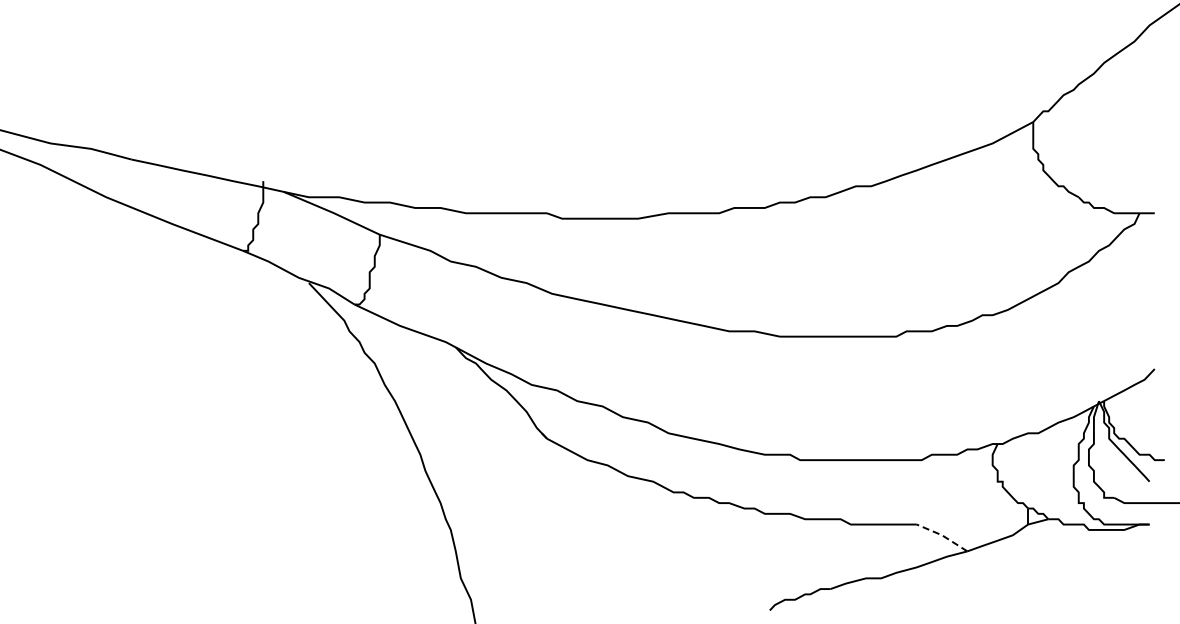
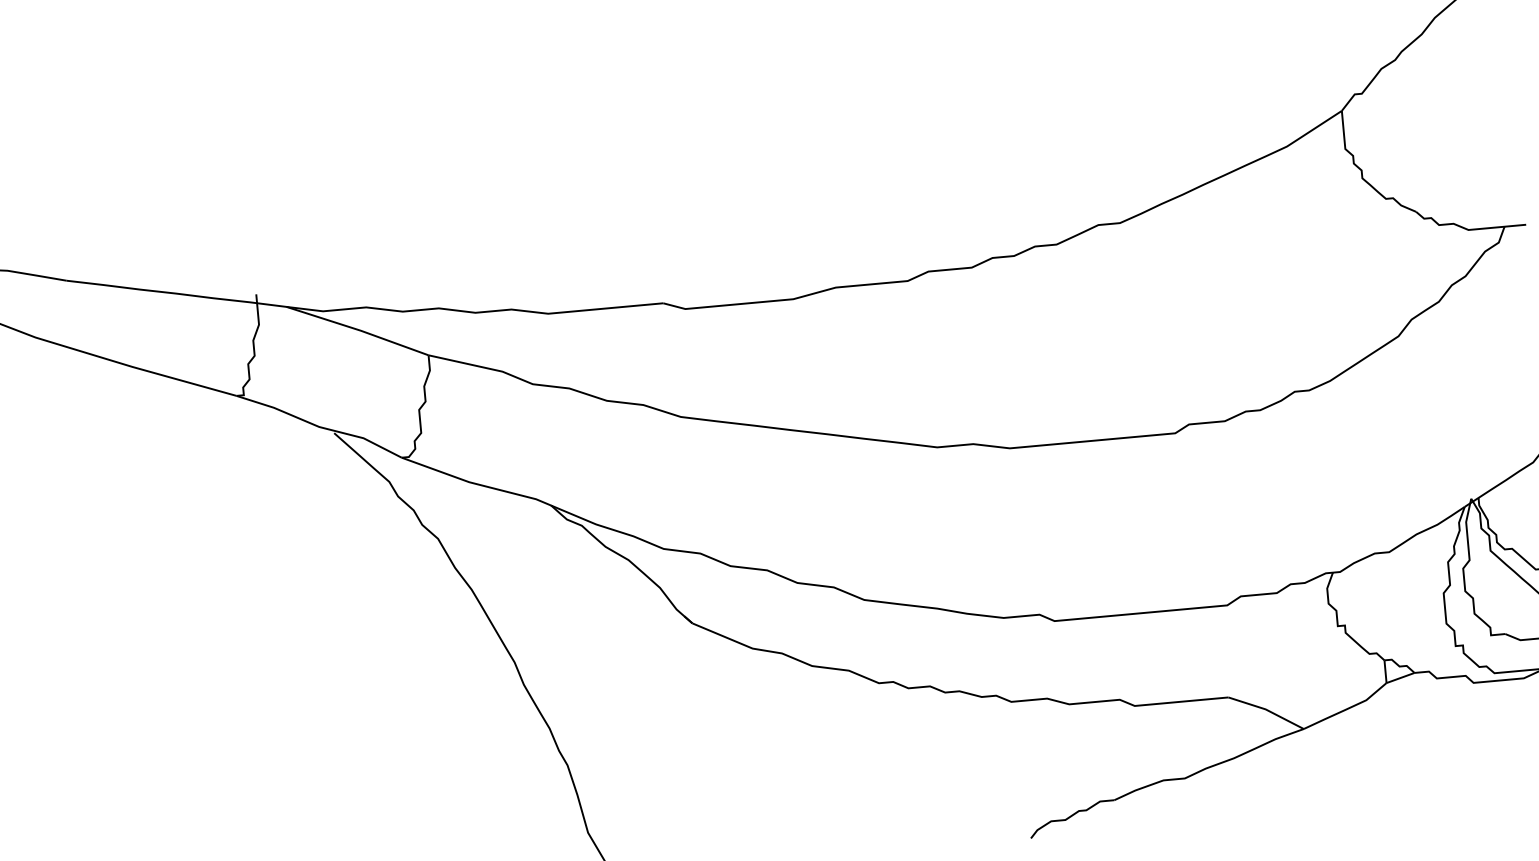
line: (942, 535) -> (1266, 709), dashed -> solid

